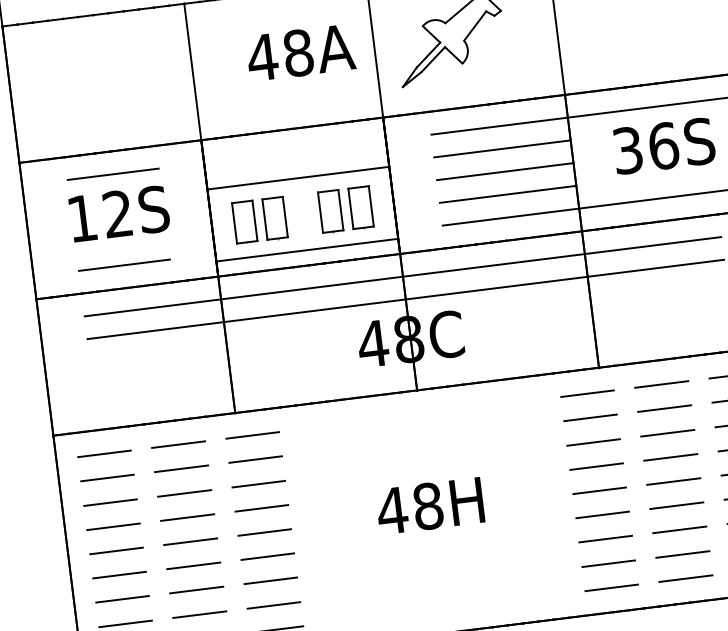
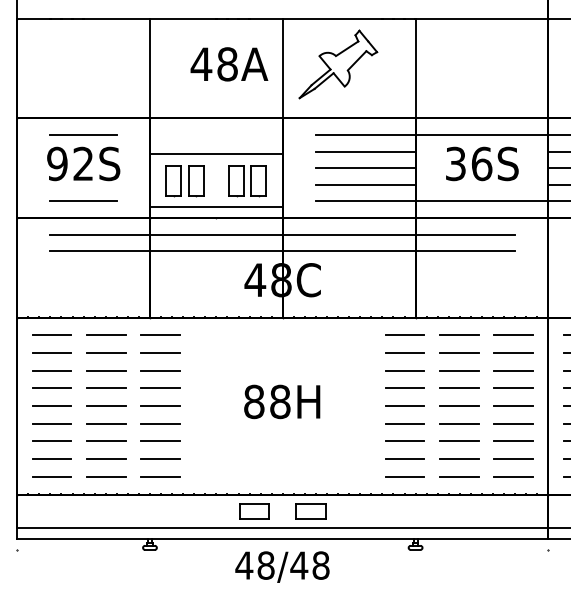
text: (82, 217) -> (57, 163), 12S -> 92S
text: (392, 510) -> (254, 401), 48H -> 88H

